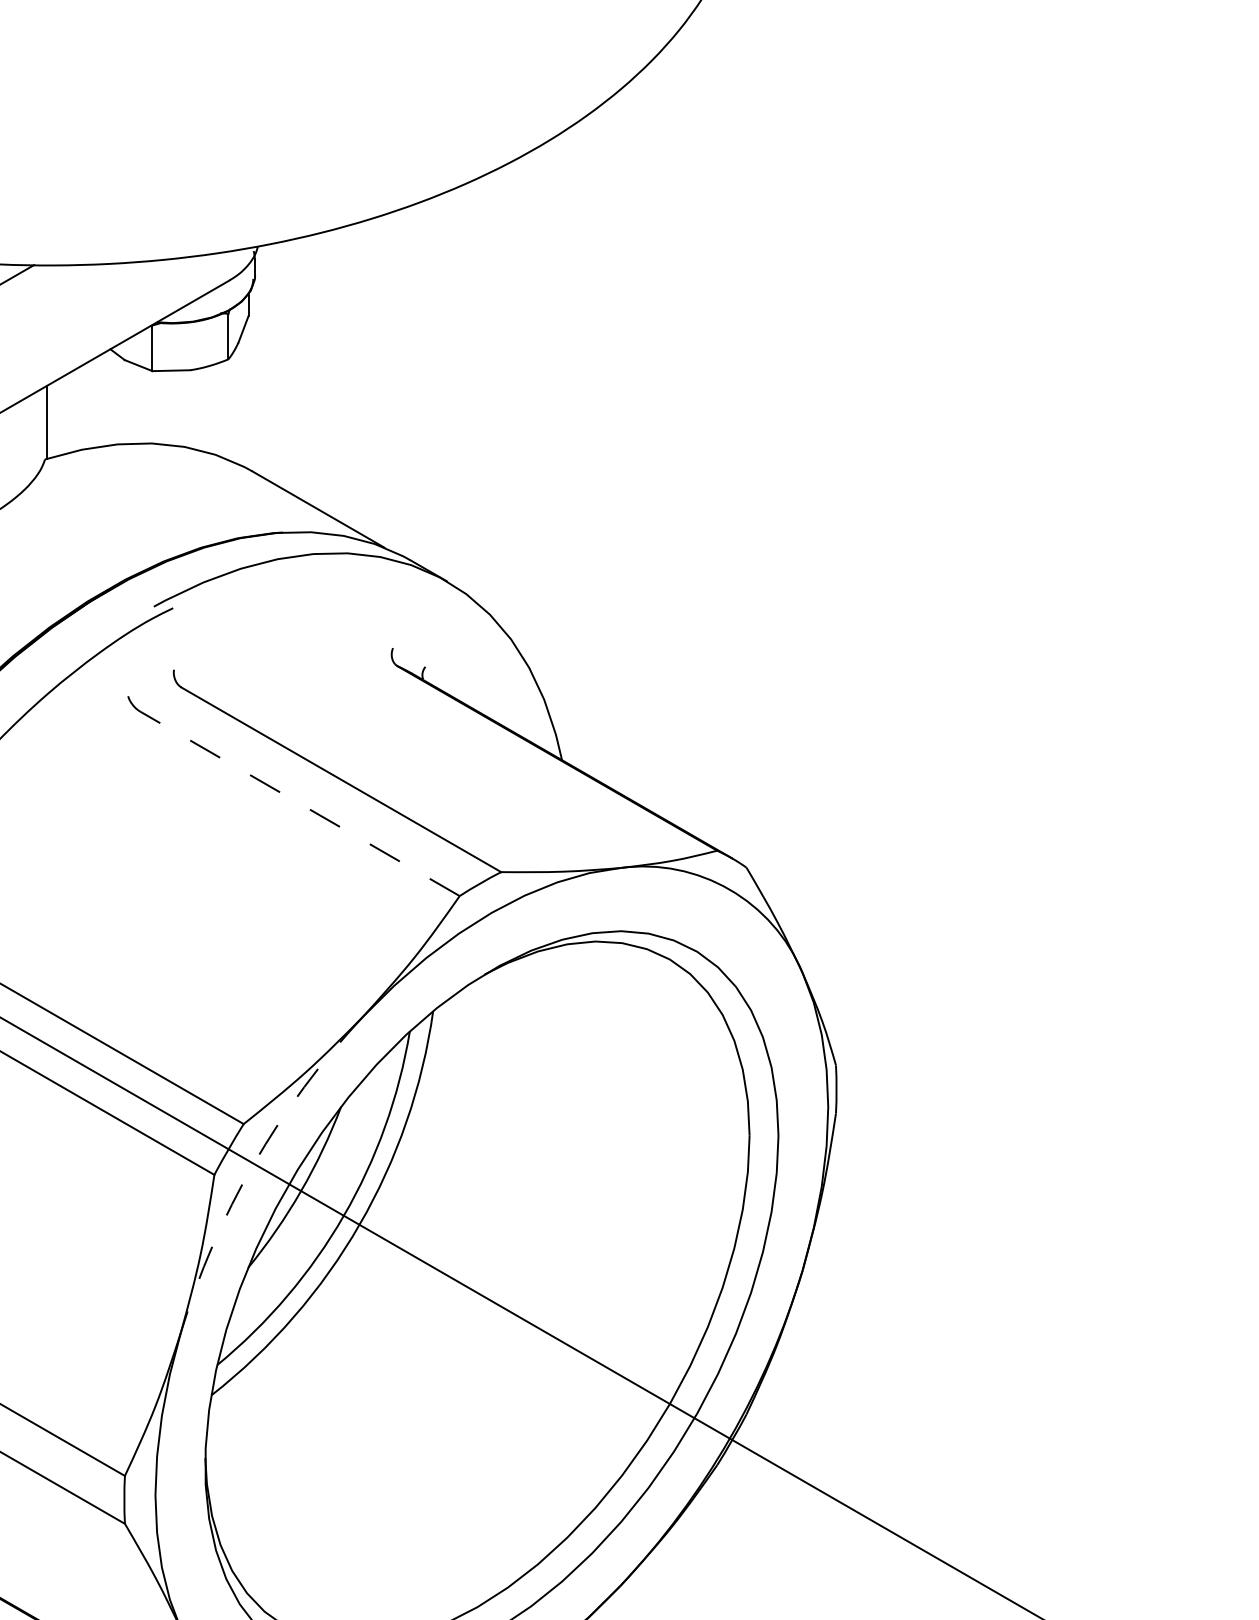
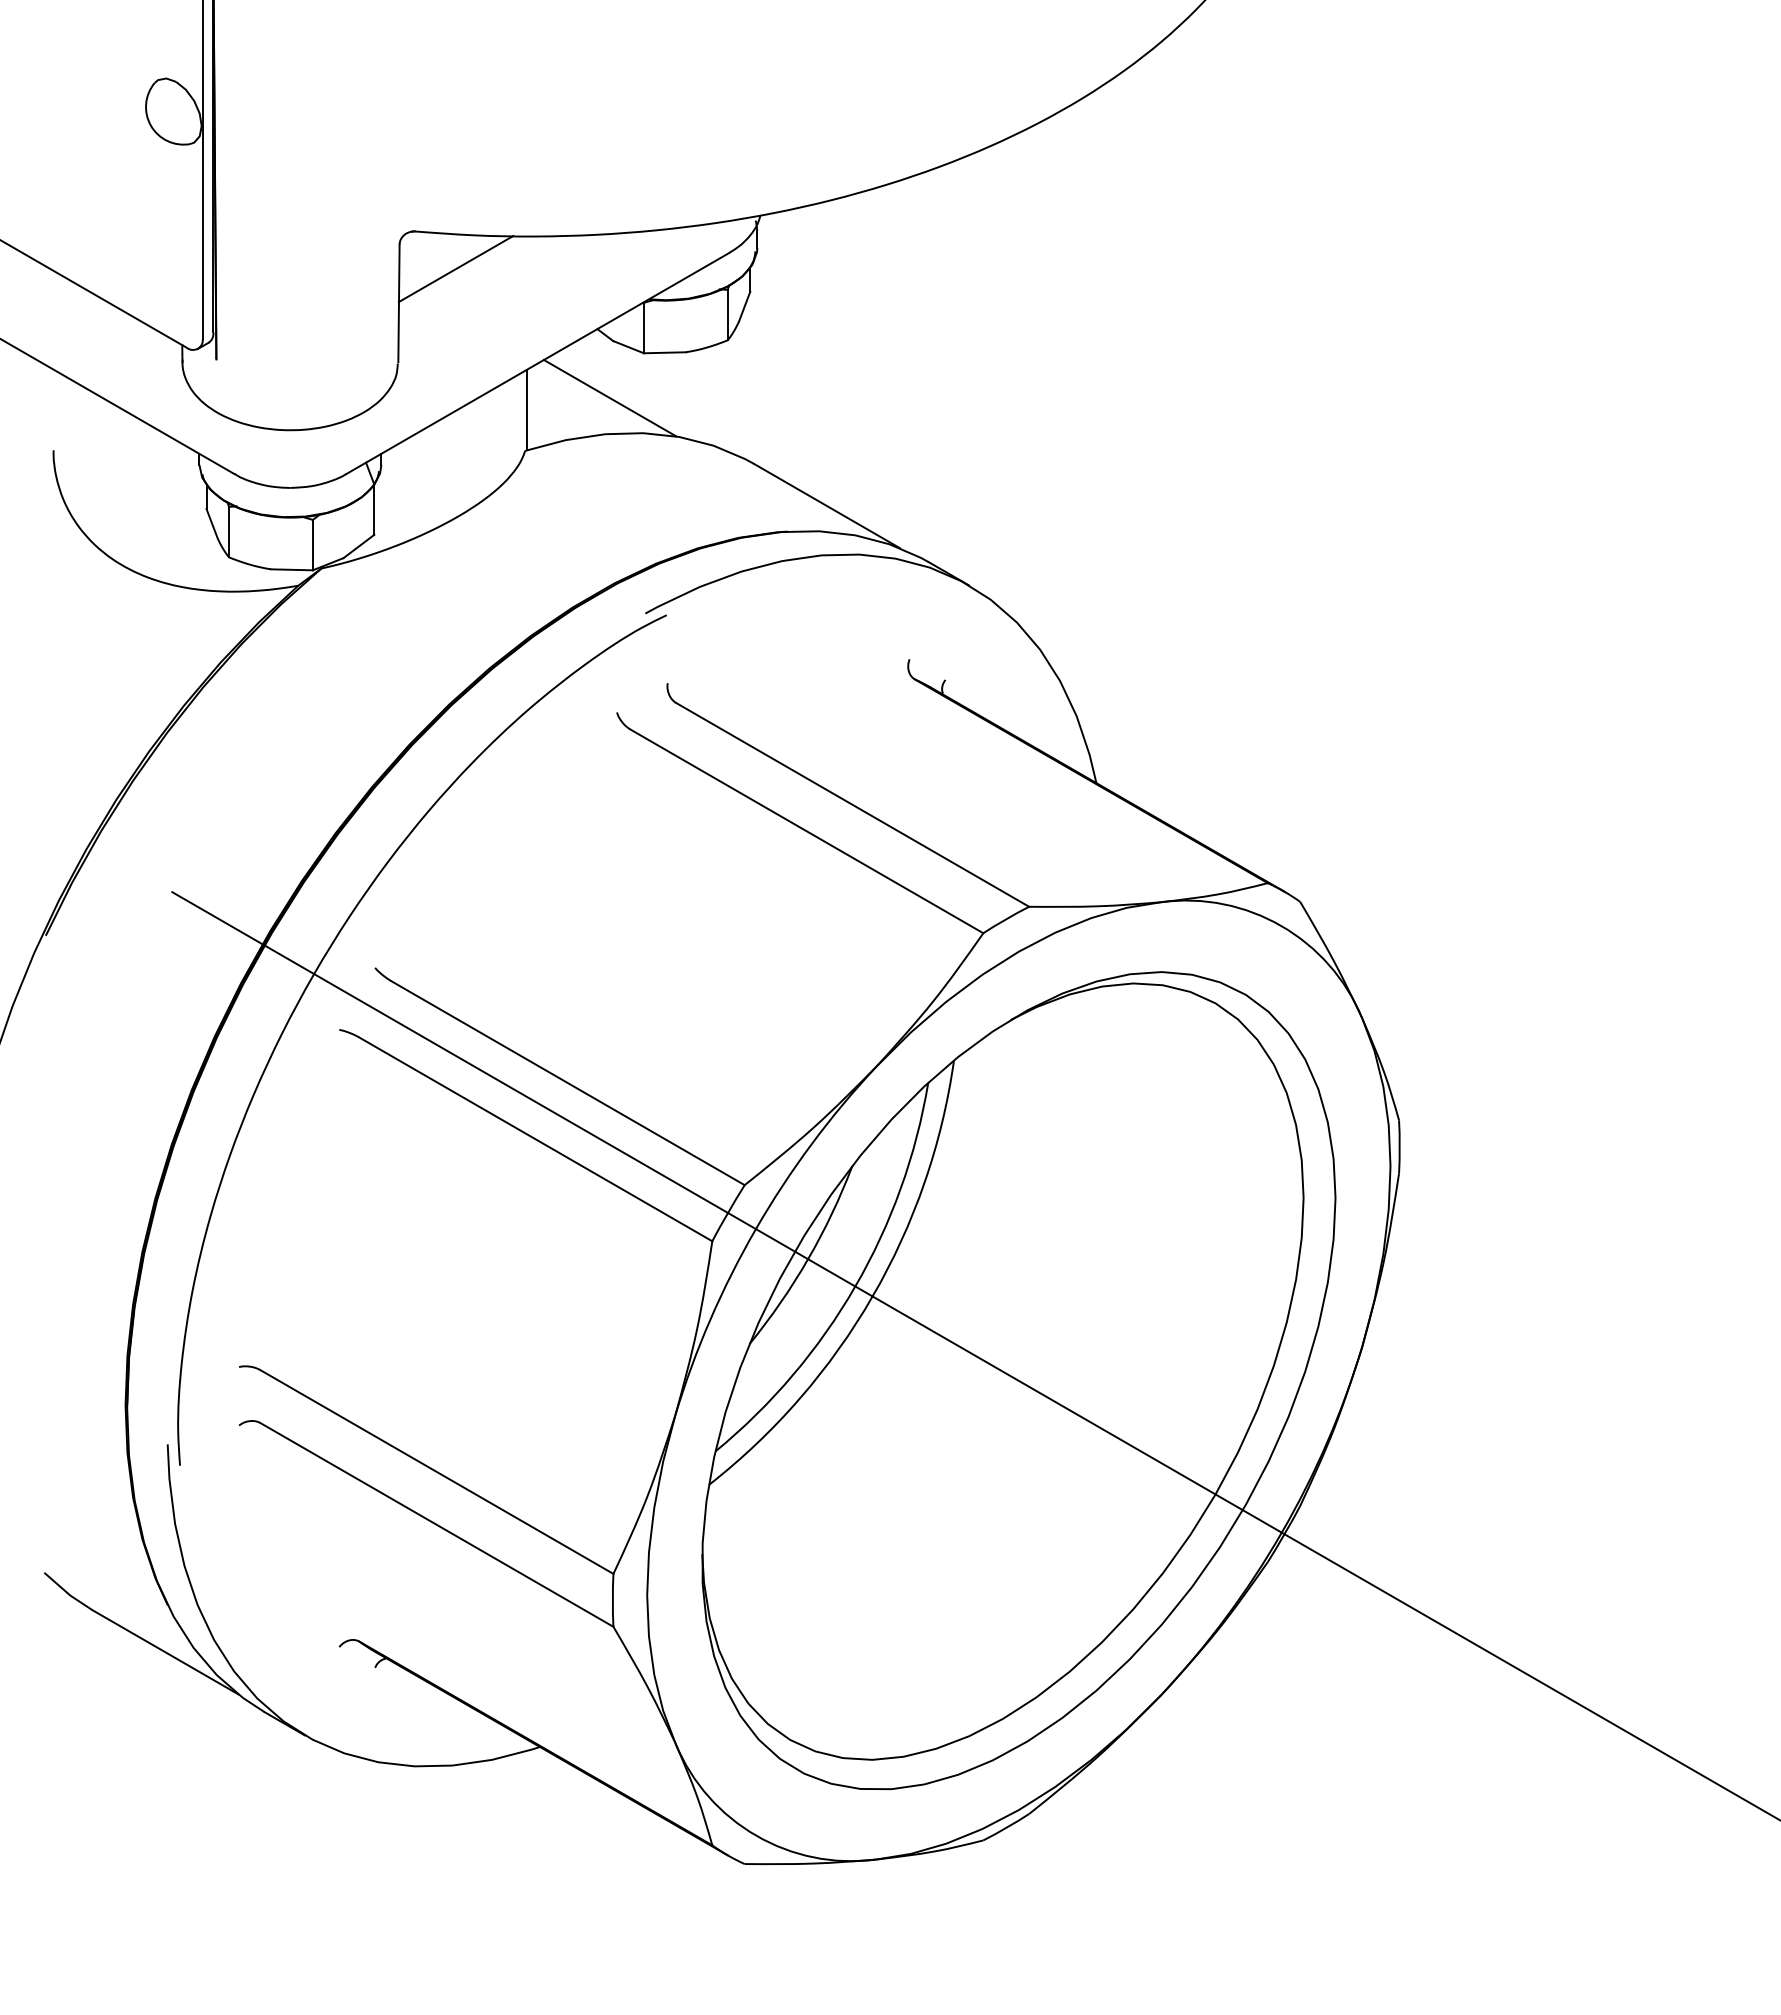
line: (121, 412) -> (609, 398), added
line: (299, 803) -> (806, 831), dashed -> solid
arc: (253, 1164) -> (755, 1229), dashed -> solid

